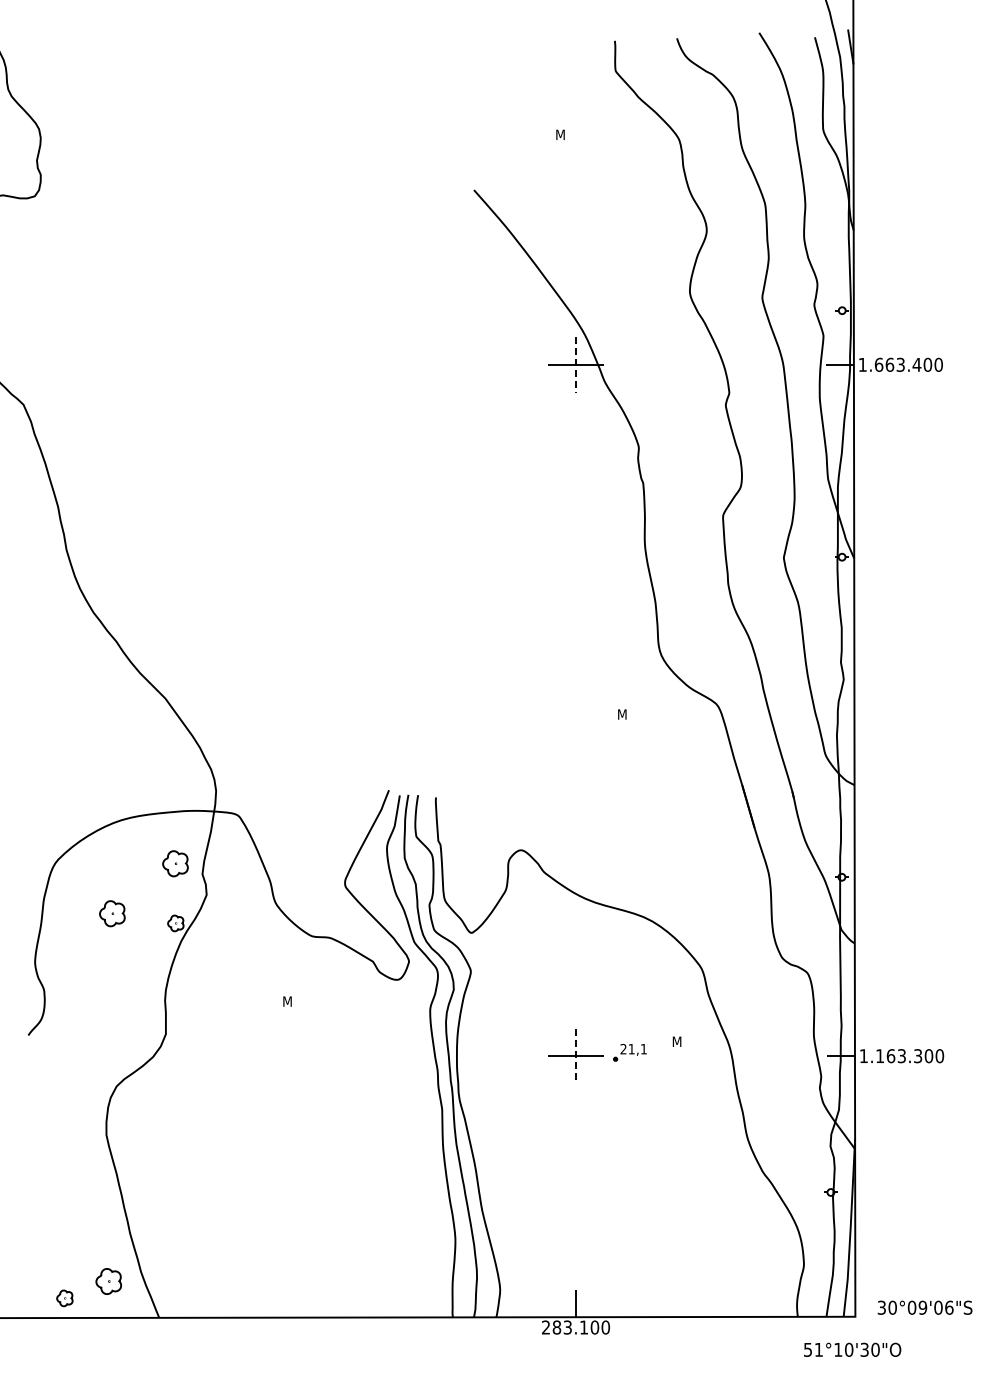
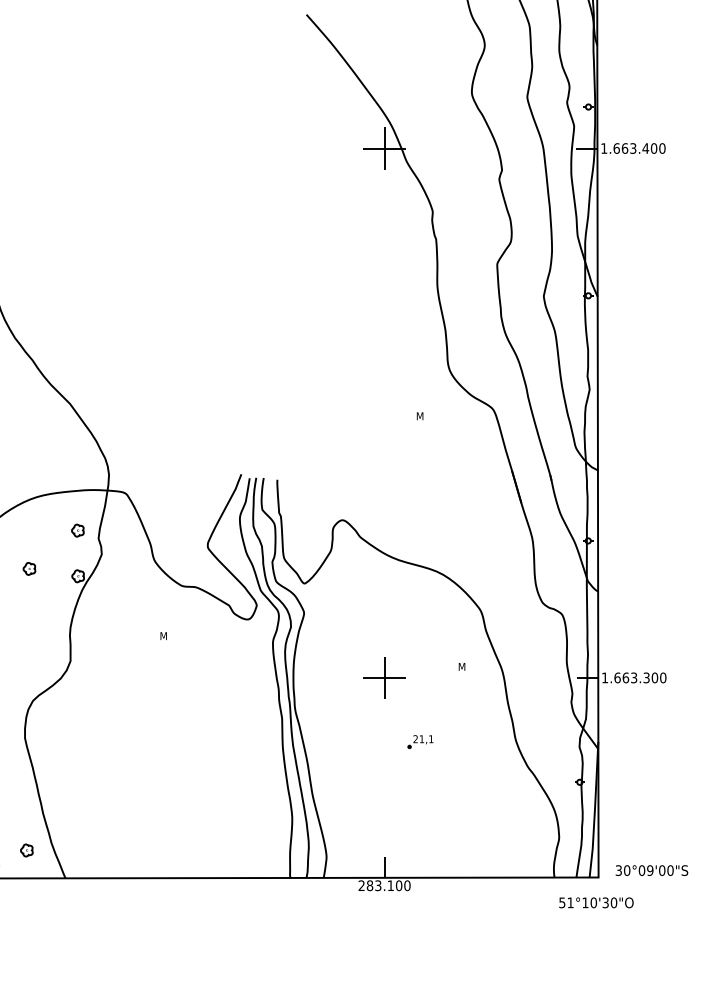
line: (575, 364) -> (384, 148), dashed -> solid
part: (175, 863) -> (77, 530), size x0.62
part: (111, 913) -> (28, 568), size x0.62
part: (629, 1052) -> (420, 741), moved
line: (575, 1056) -> (384, 678), dashed -> solid
text: (880, 1056) -> (617, 678), 1.163.300 -> 1.663.300
part: (108, 1281) -> (26, 850), size x0.62
text: (949, 1307) -> (670, 870), 30°09'06"S -> 30°09'00"S

